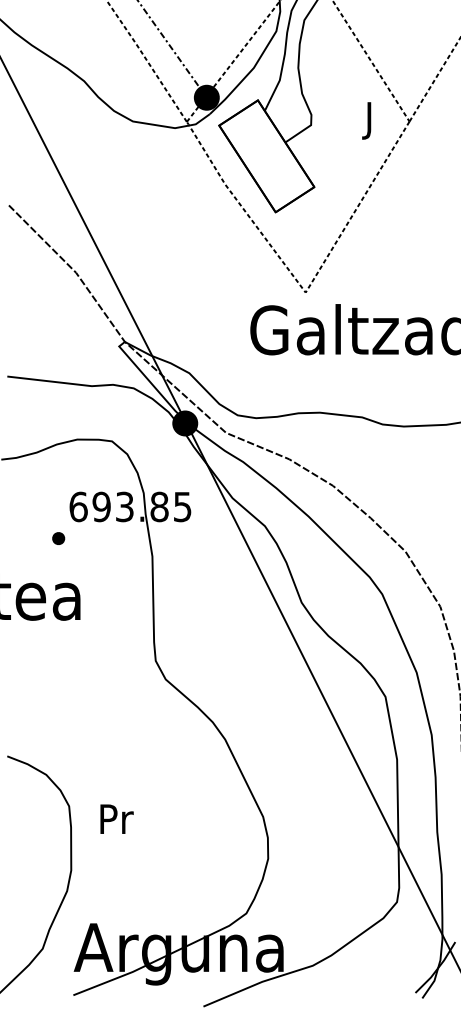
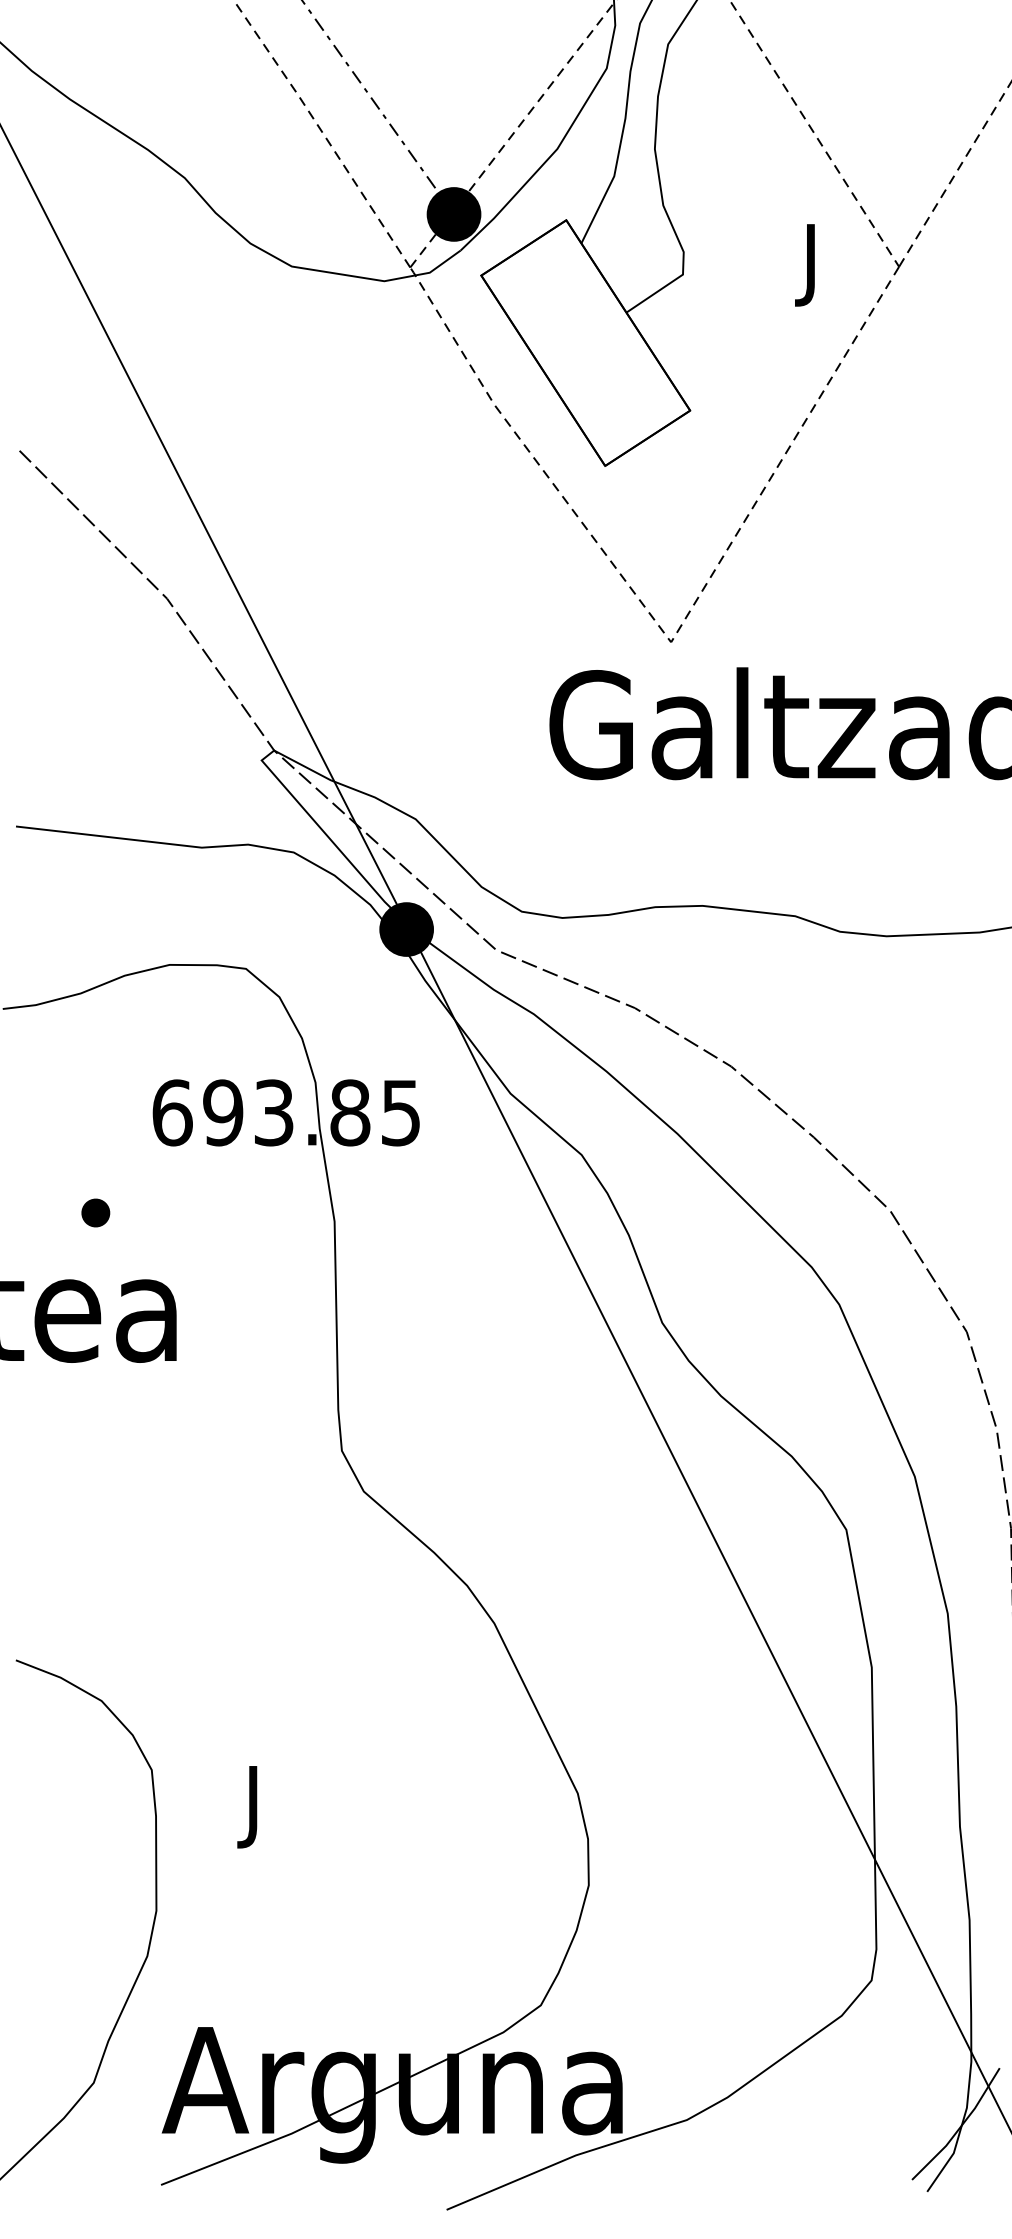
part: (58, 538) -> (95, 1212), moved
text: (116, 822) -> (255, 1805), Pr -> J

